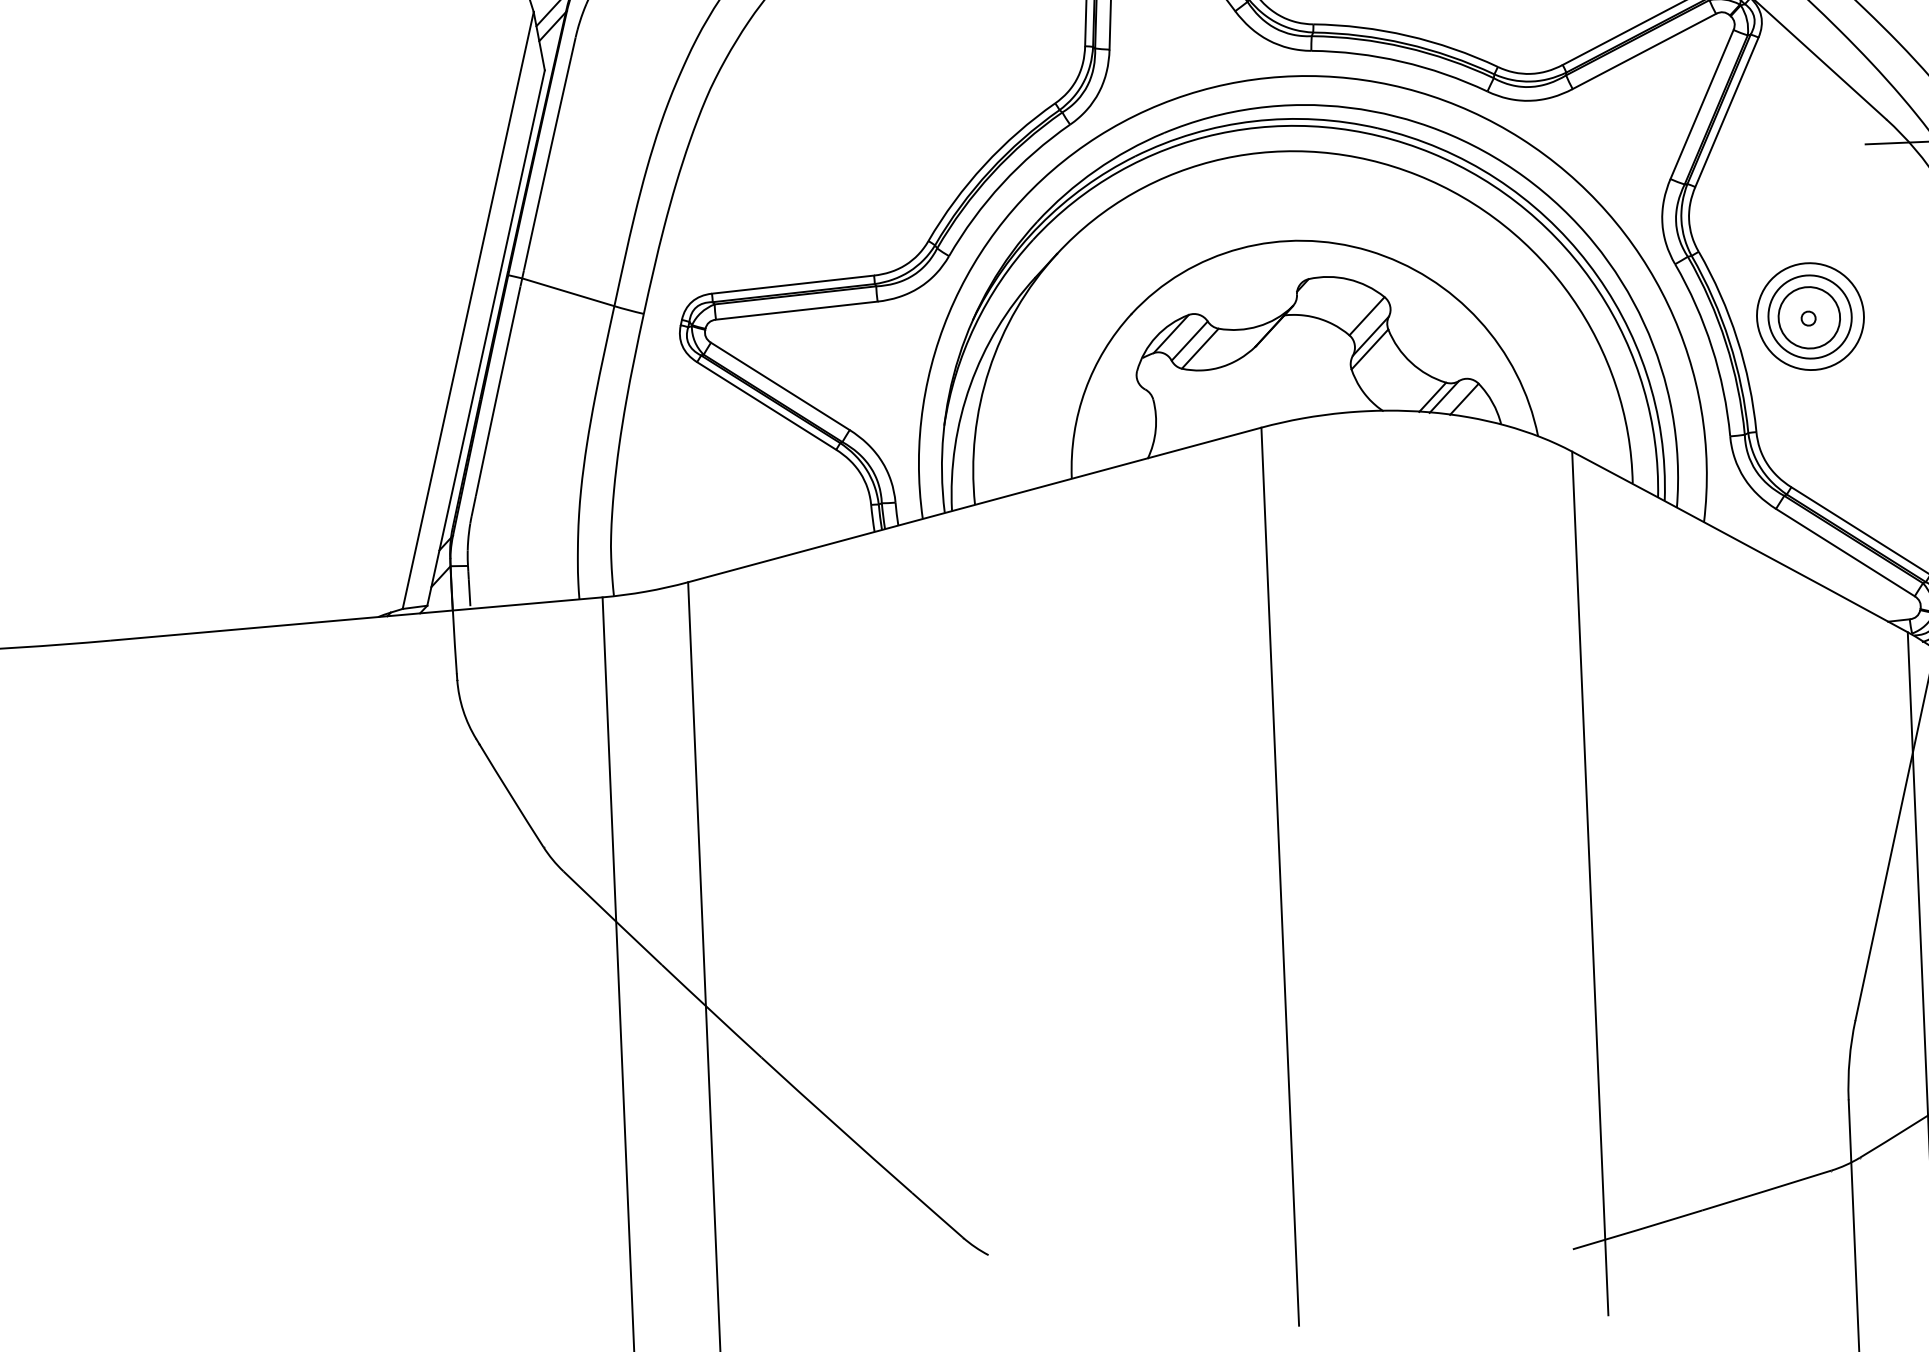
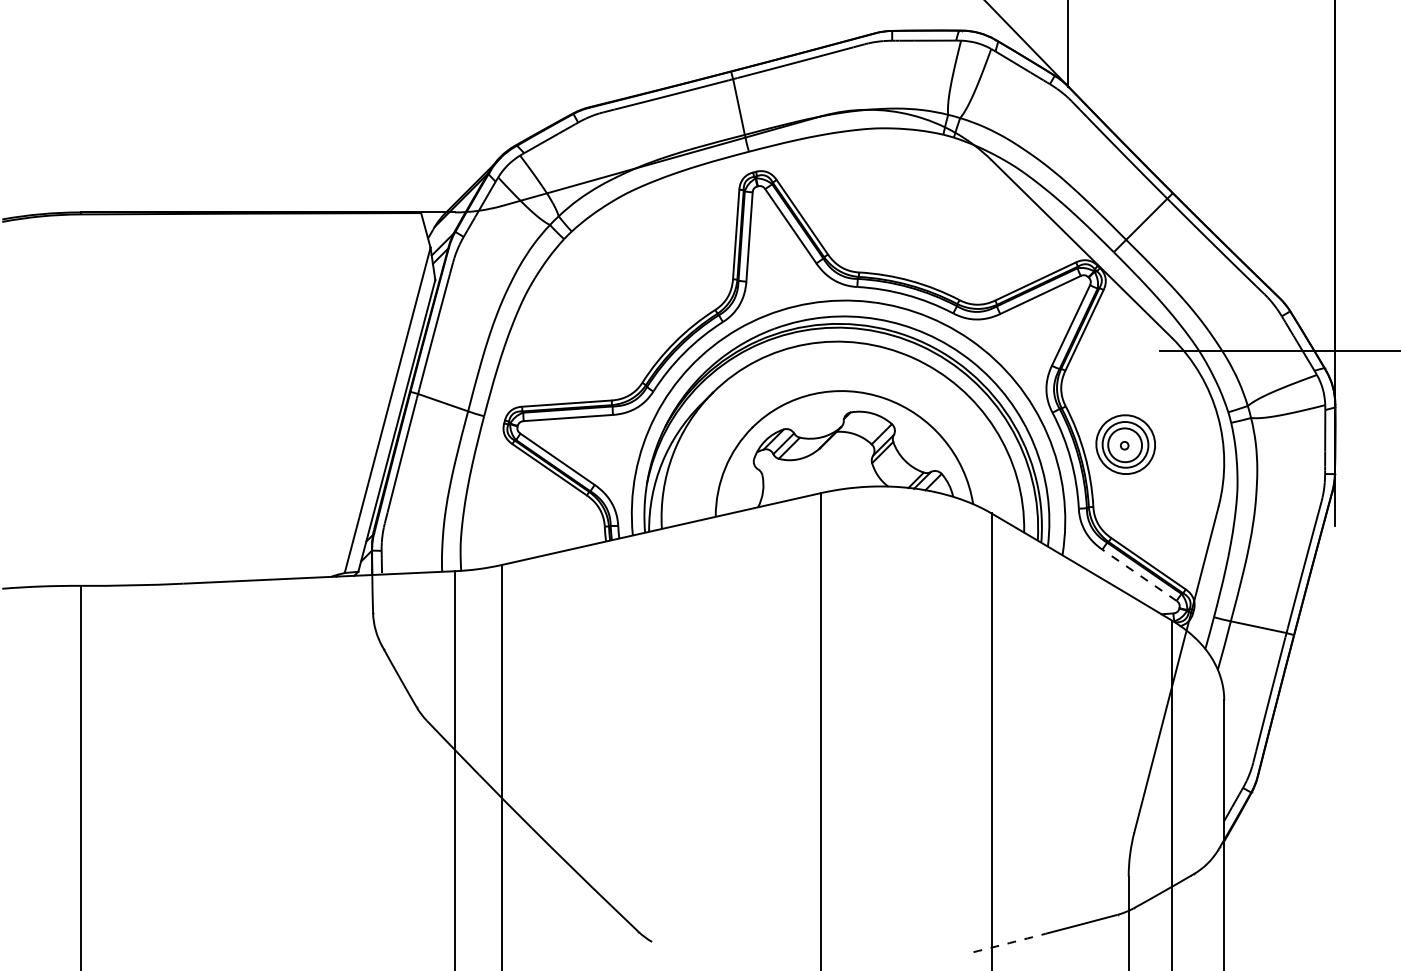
line: (1845, 551) -> (1139, 574), solid -> dashed
arc: (1637, 1230) -> (1009, 943), solid -> dashed

